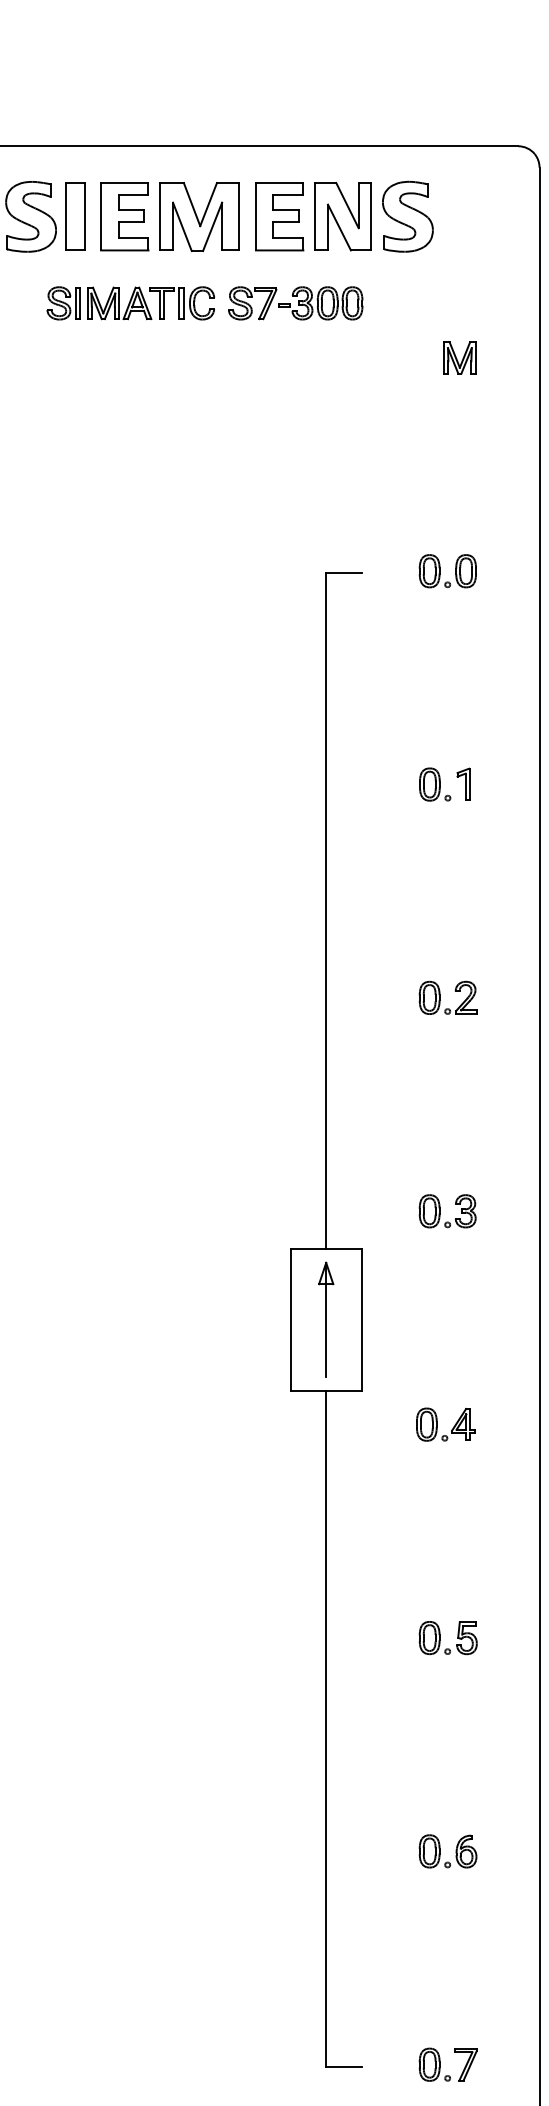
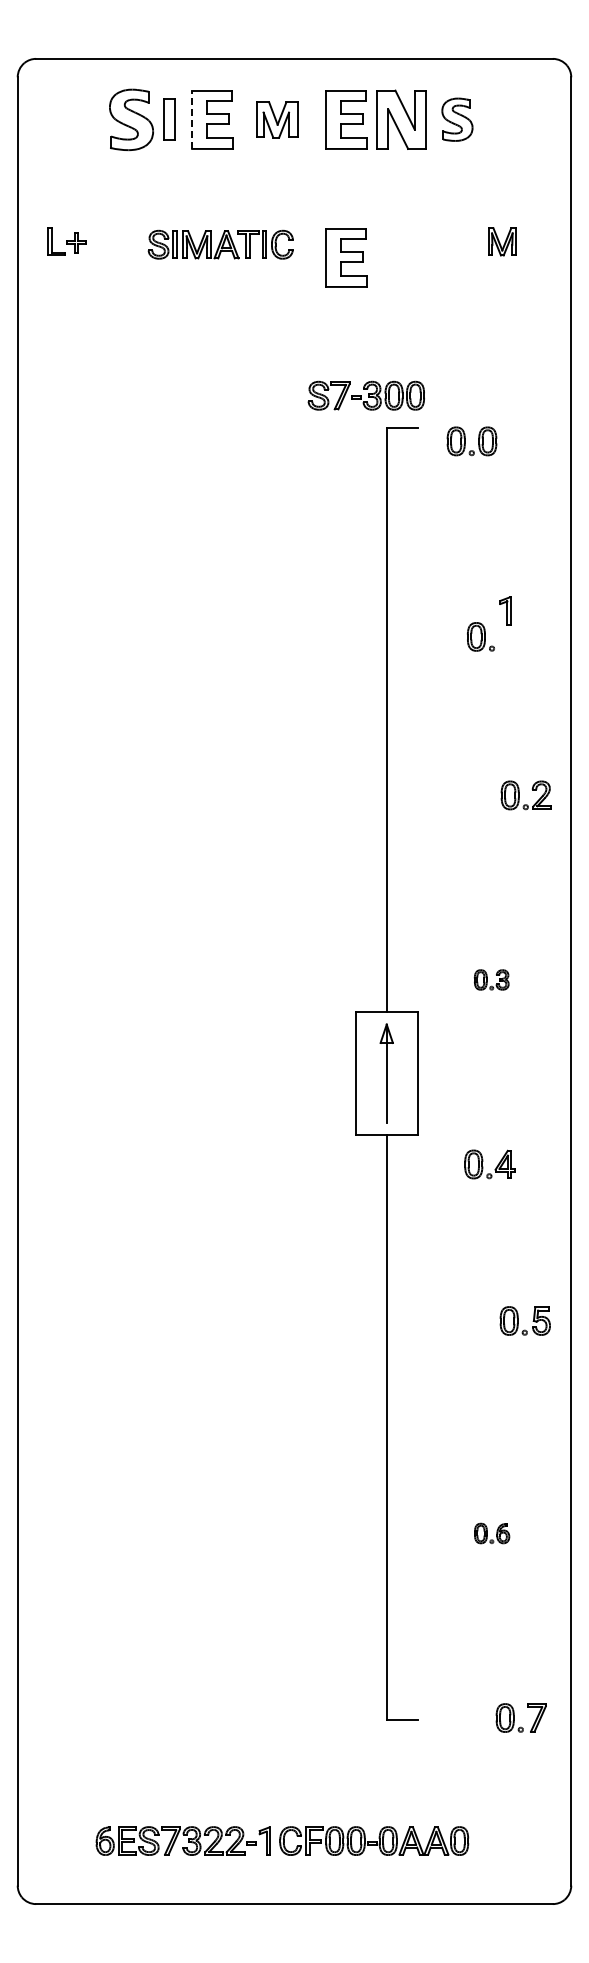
part: (74, 216) -> (169, 119), size x0.7
line: (101, 216) -> (192, 119), solid -> dashed
part: (199, 216) -> (277, 119), size x0.6
part: (408, 216) -> (457, 119), size x0.7
part: (130, 303) -> (220, 244), moved
part: (294, 303) -> (365, 395), moved
part: (279, 375) -> (346, 257), added
part: (447, 571) -> (471, 441), moved
part: (434, 784) -> (480, 636), moved
part: (447, 998) -> (525, 795), moved
part: (447, 1210) -> (491, 979), size x0.7
part: (447, 1637) -> (524, 1320), moved
part: (447, 1851) -> (491, 1533), size x0.7
part: (447, 2064) -> (520, 1717), moved

